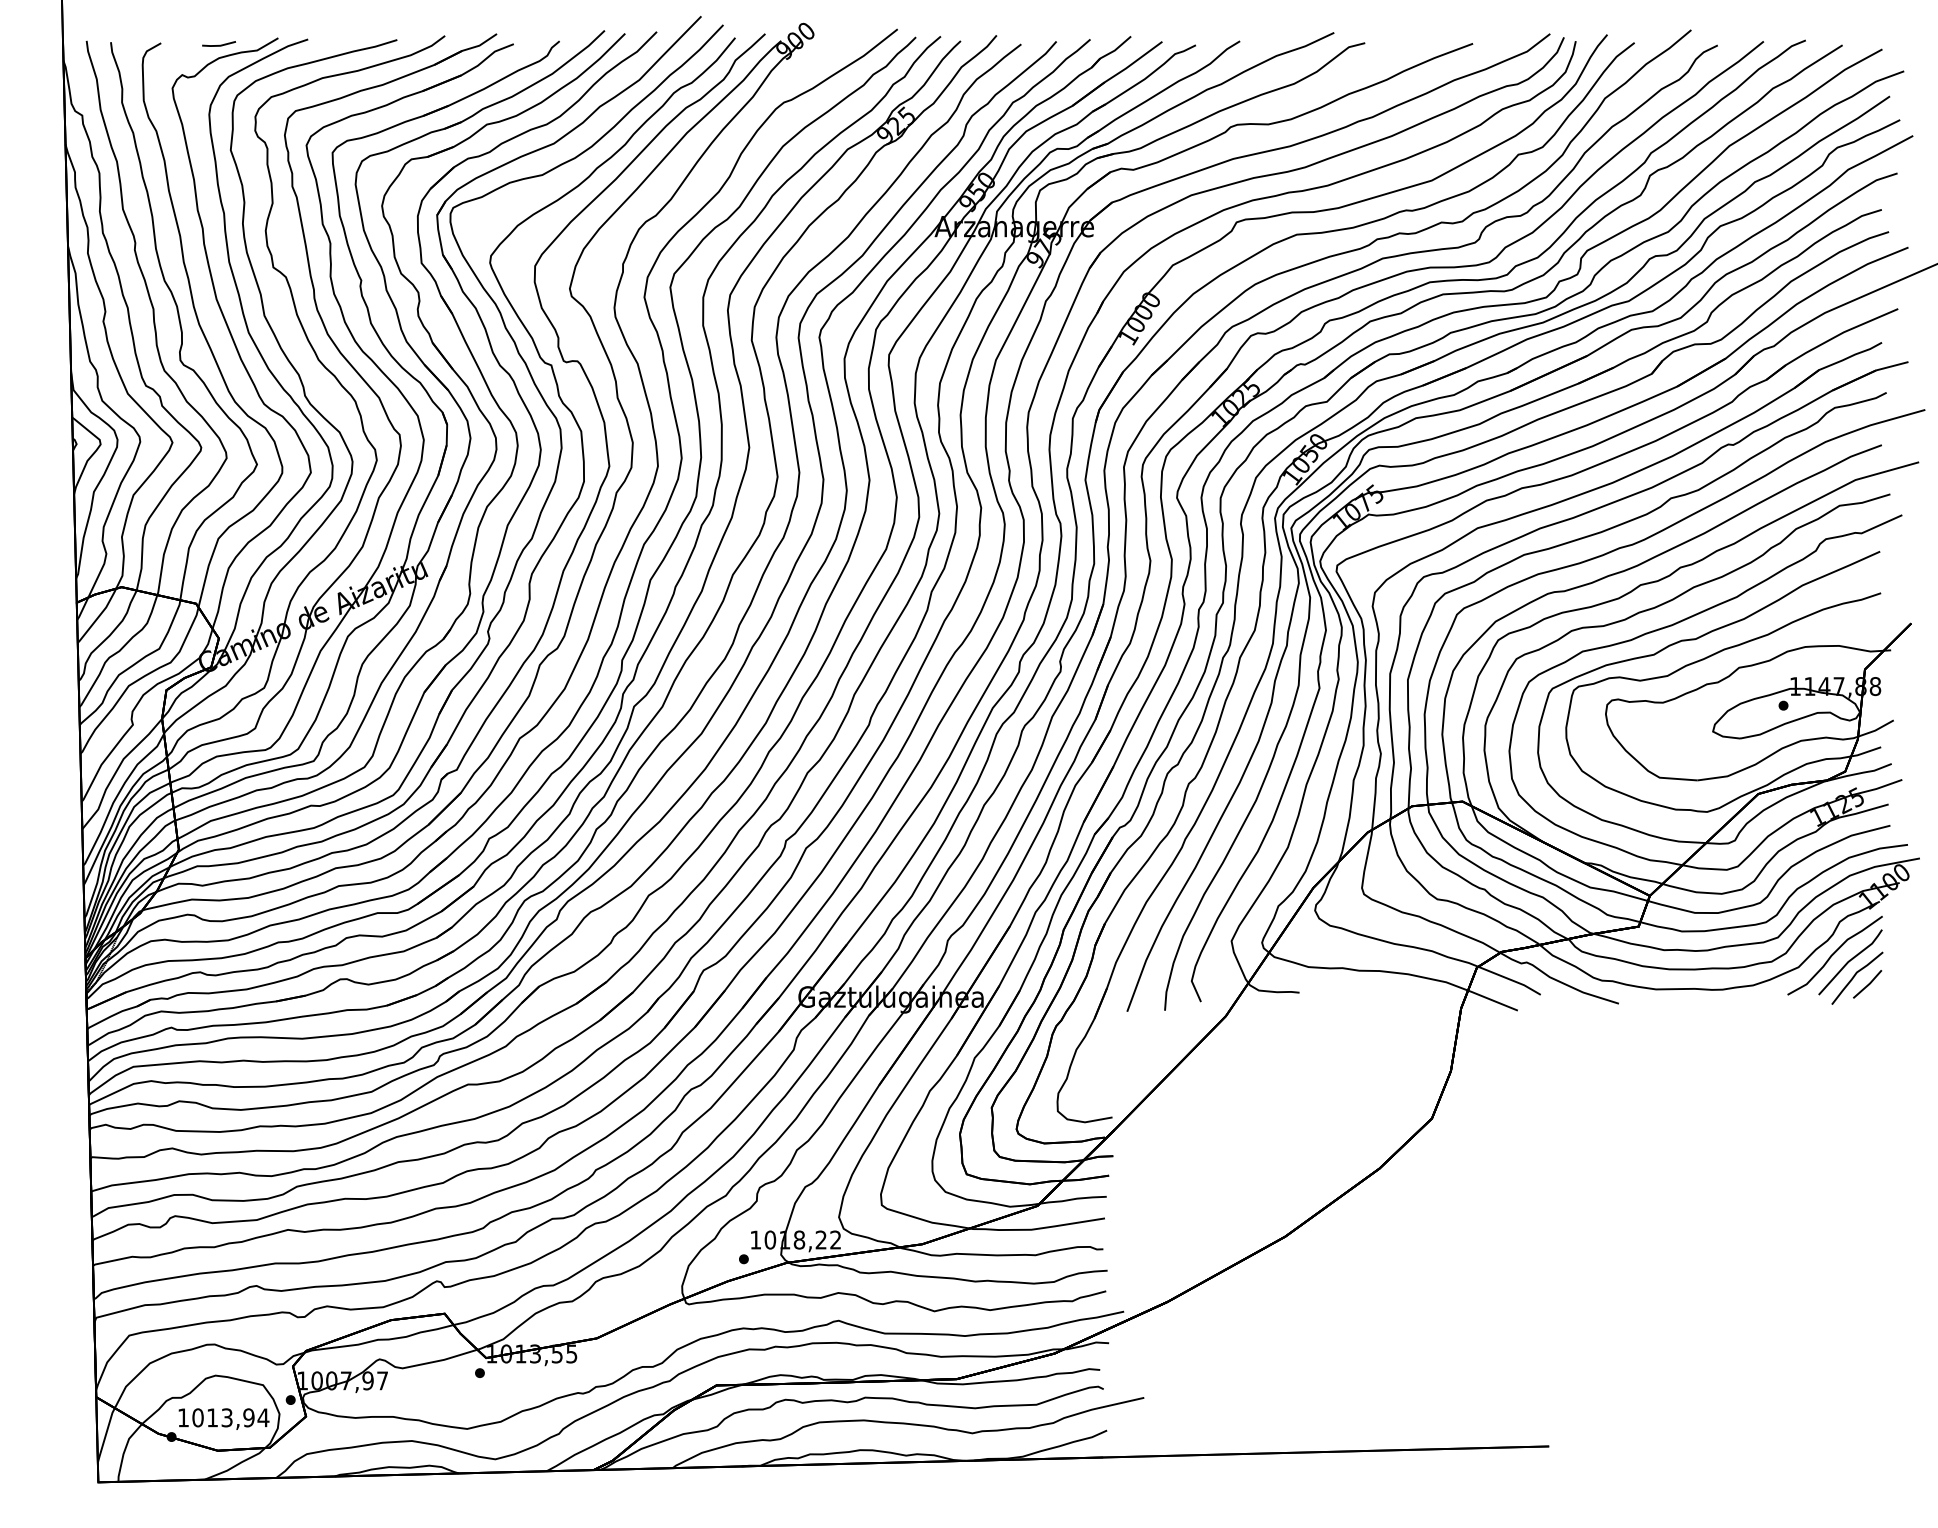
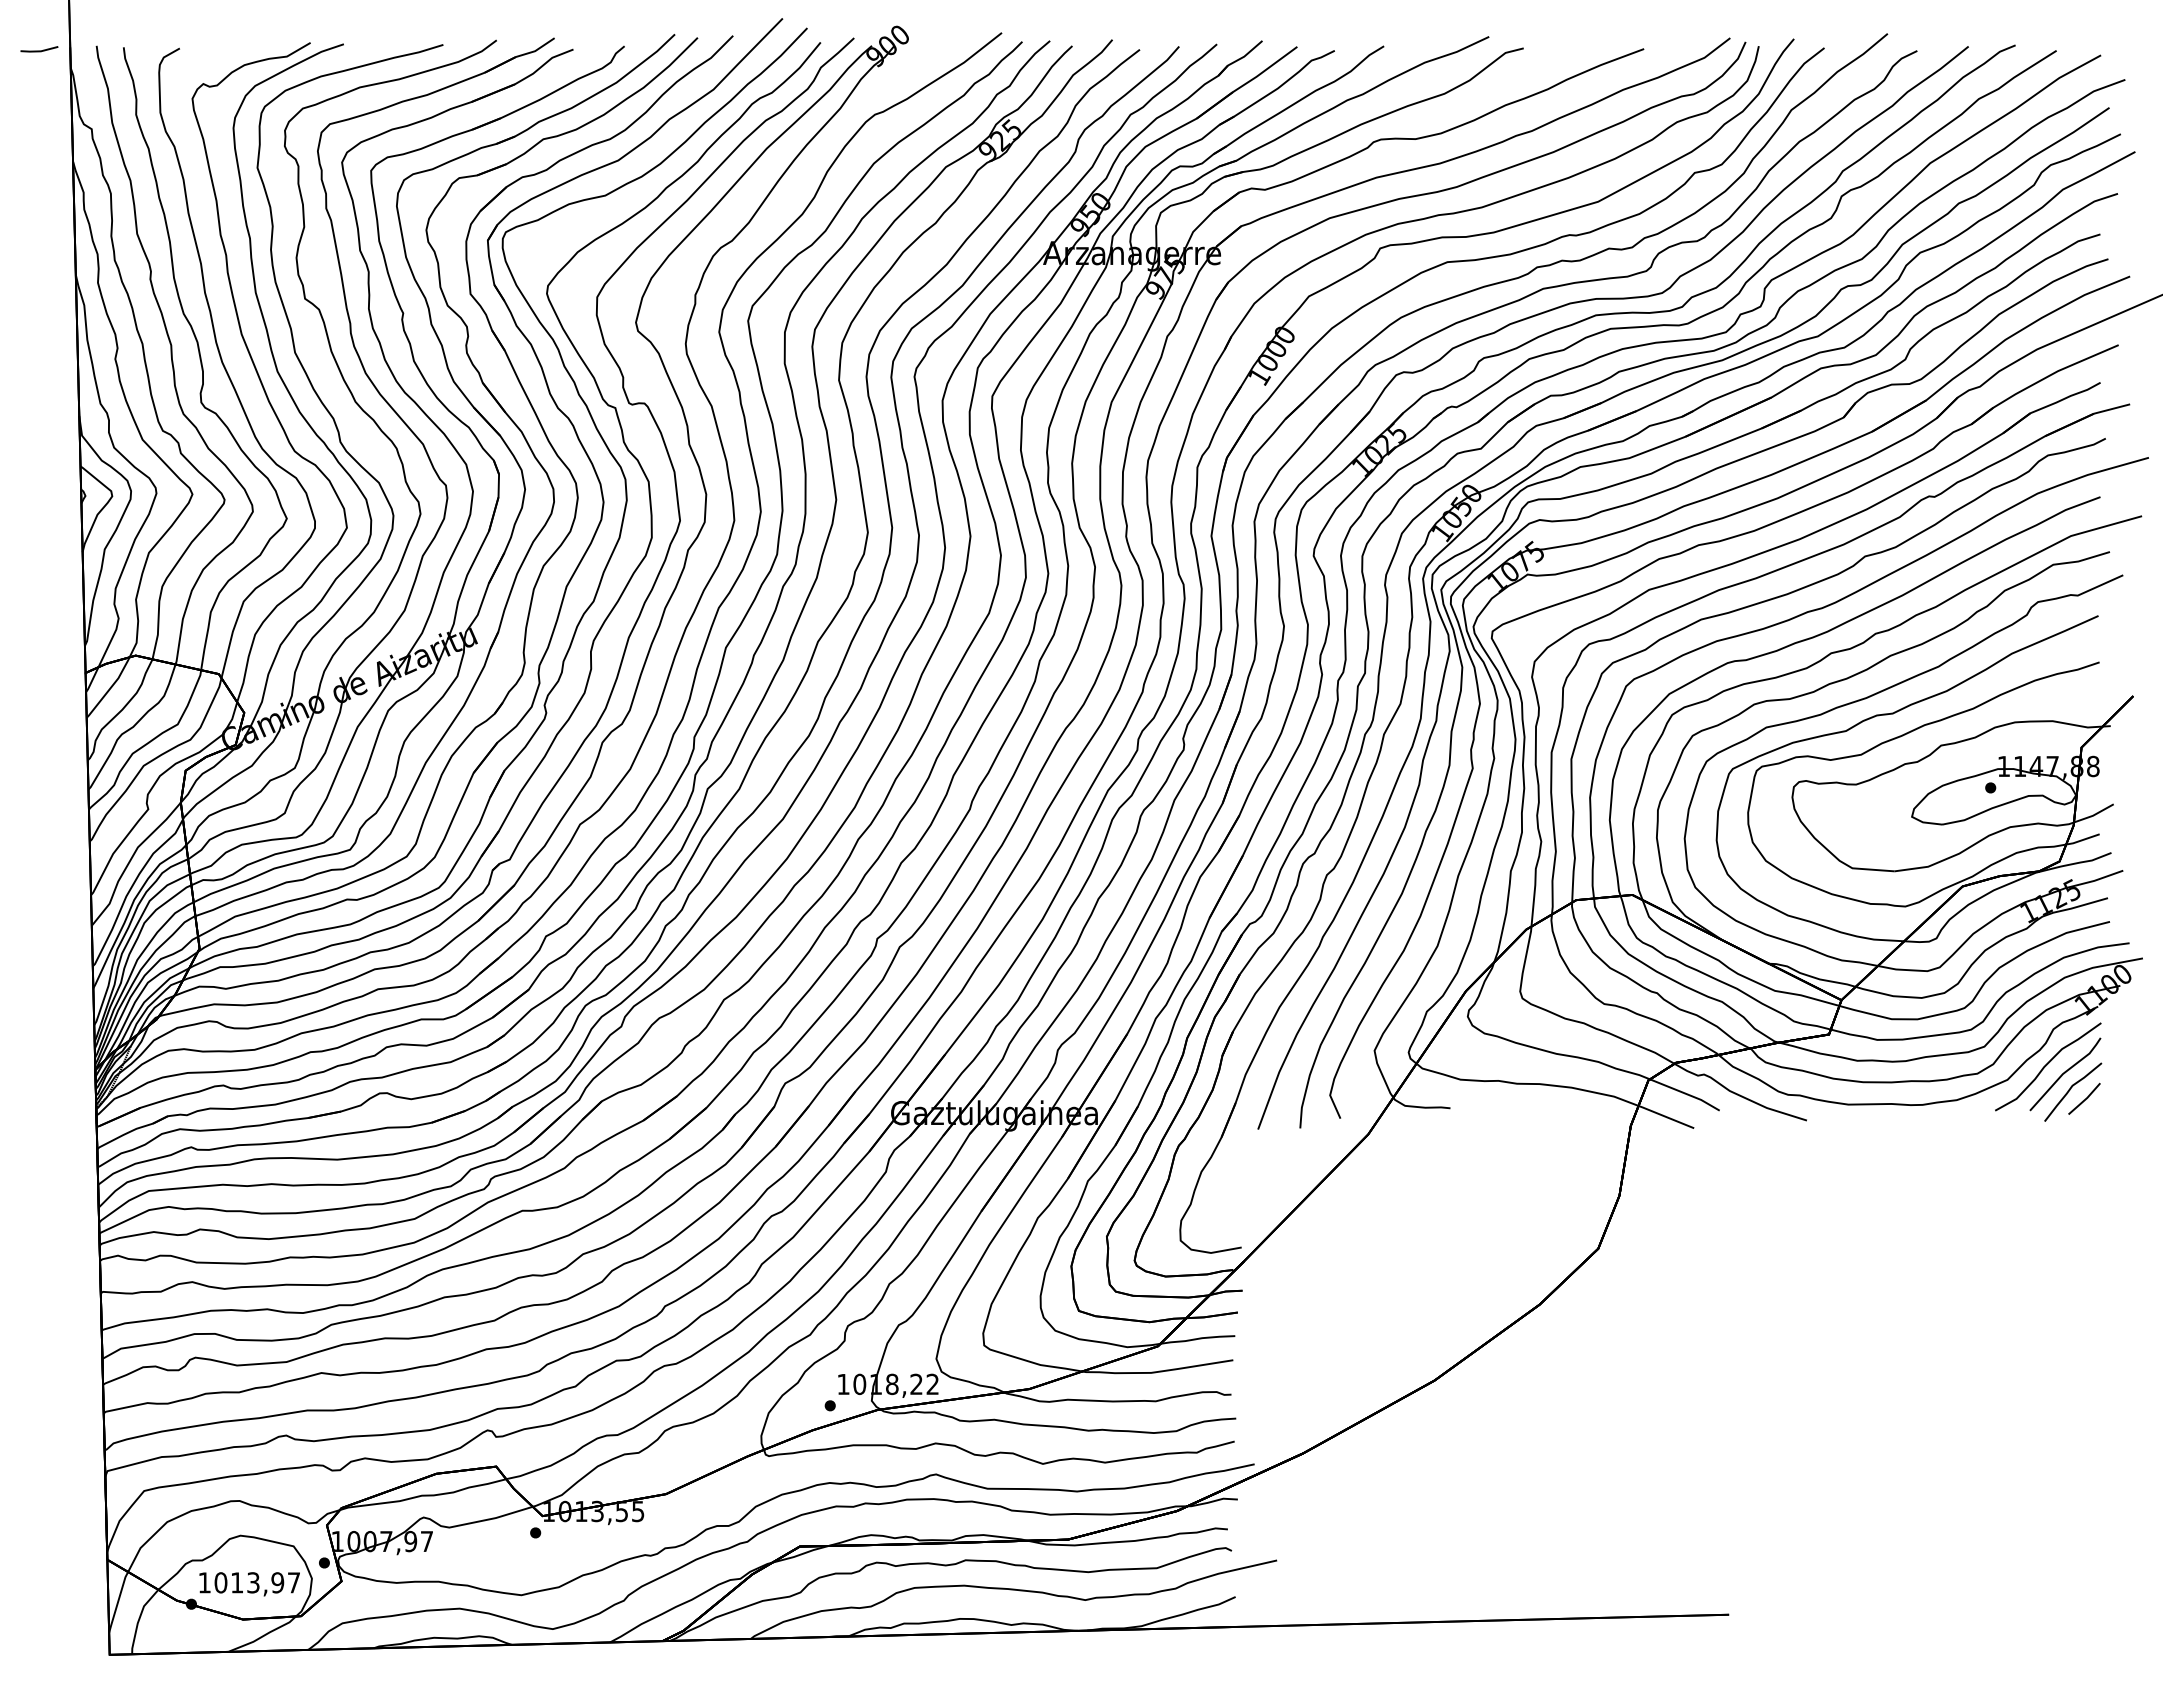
line: (219, 45) -> (39, 50), moved
text: (263, 1417) -> (293, 1582), 1013,94 -> 1013,97

